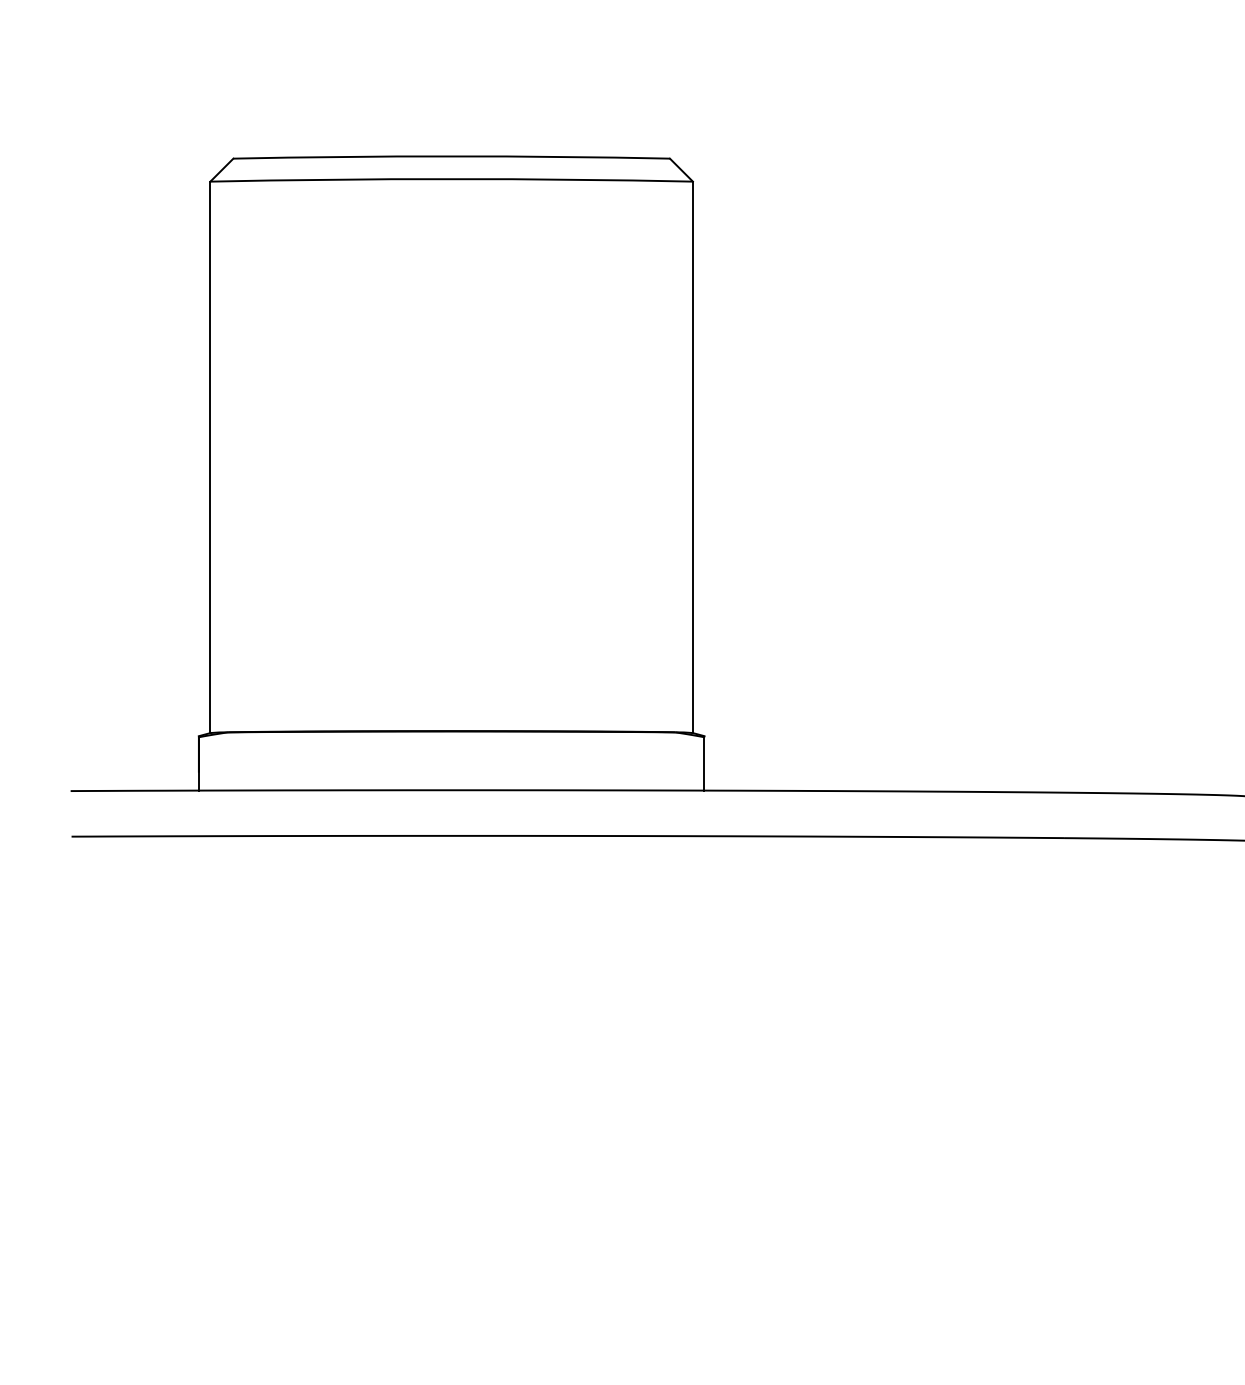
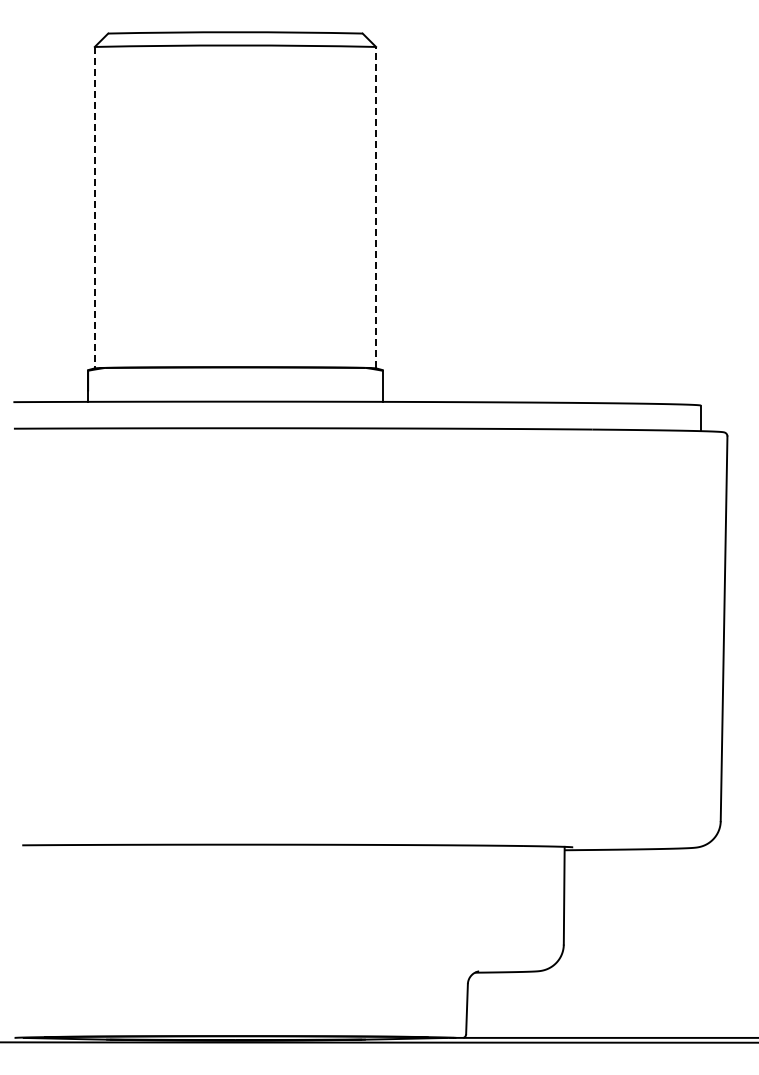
line: (209, 457) -> (94, 207), solid -> dashed
line: (693, 457) -> (376, 207), solid -> dashed

